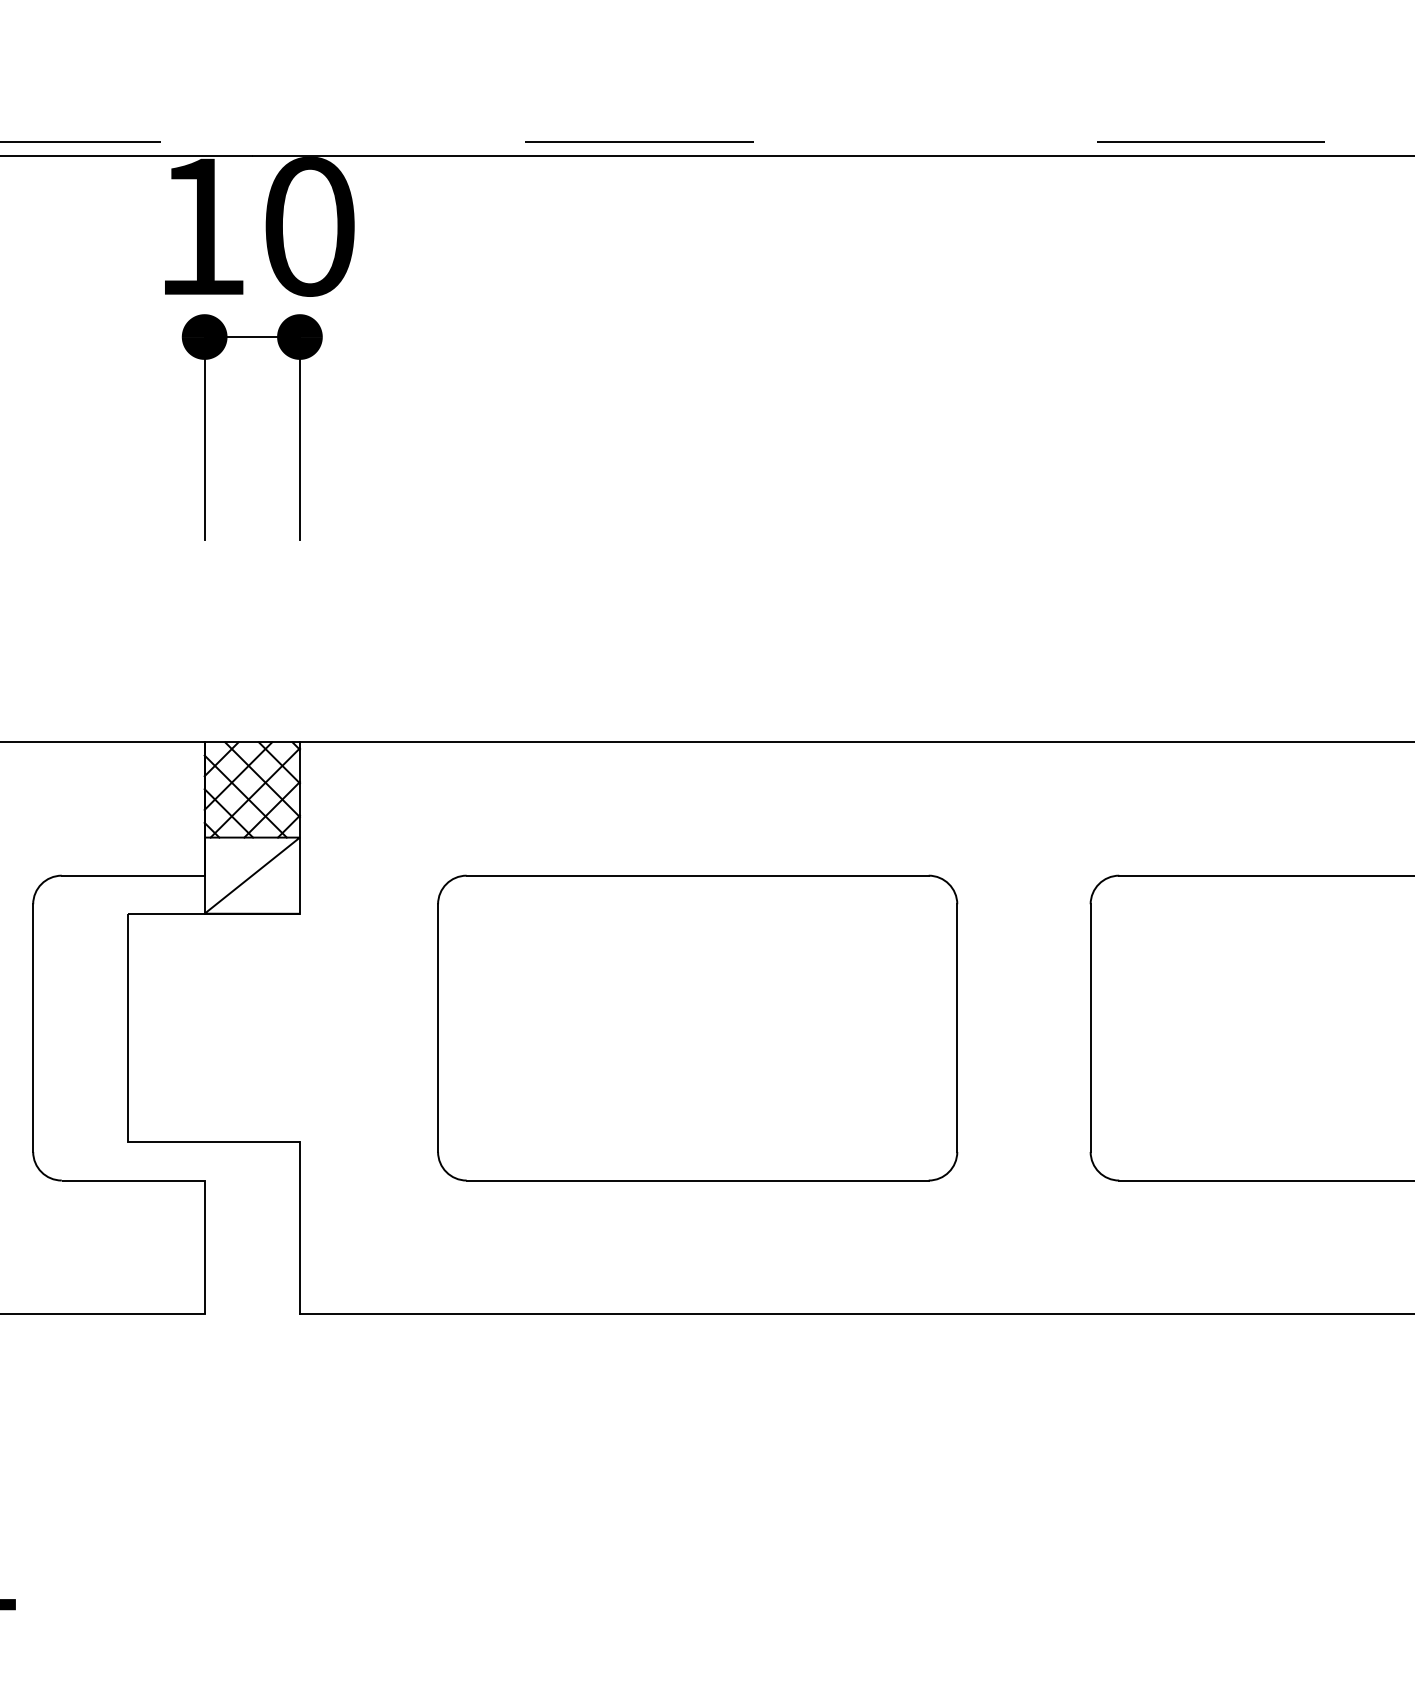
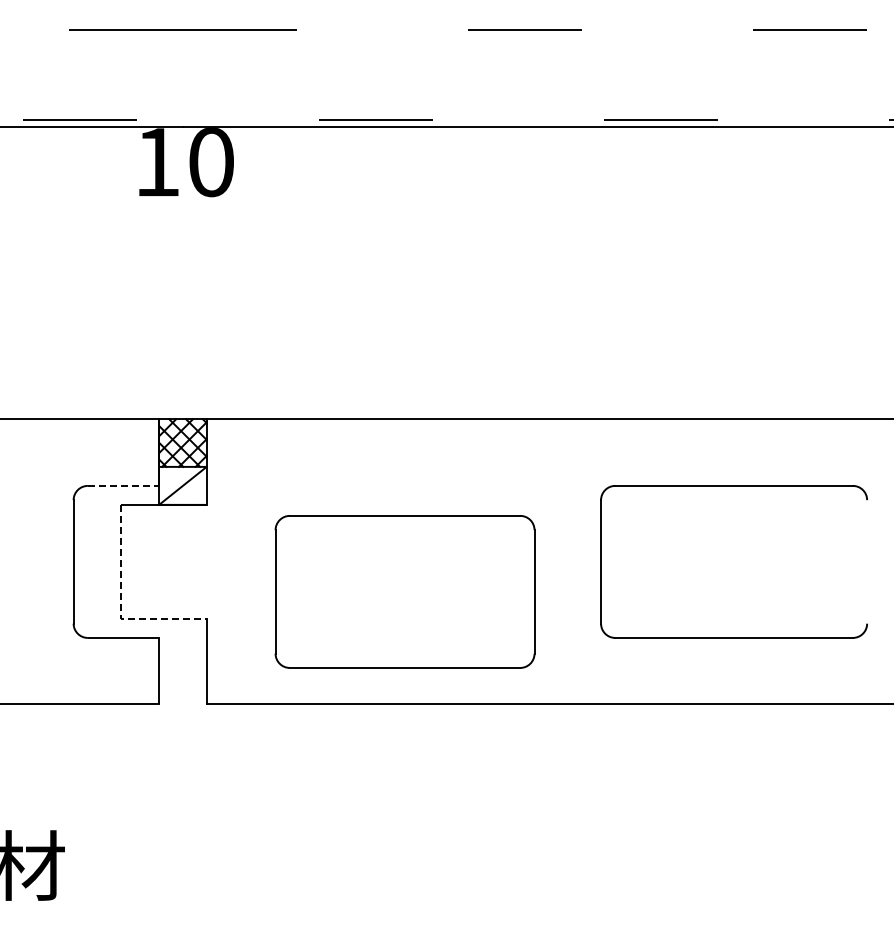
part: (205, 425) -> (159, 261), removed
line: (133, 874) -> (123, 485), solid -> dashed
part: (696, 1027) -> (404, 591), moved
line: (129, 1115) -> (121, 605), solid -> dashed

